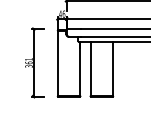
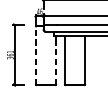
line: (57, 63) -> (35, 55), solid -> dashed
line: (80, 72) -> (56, 63), solid -> dashed

